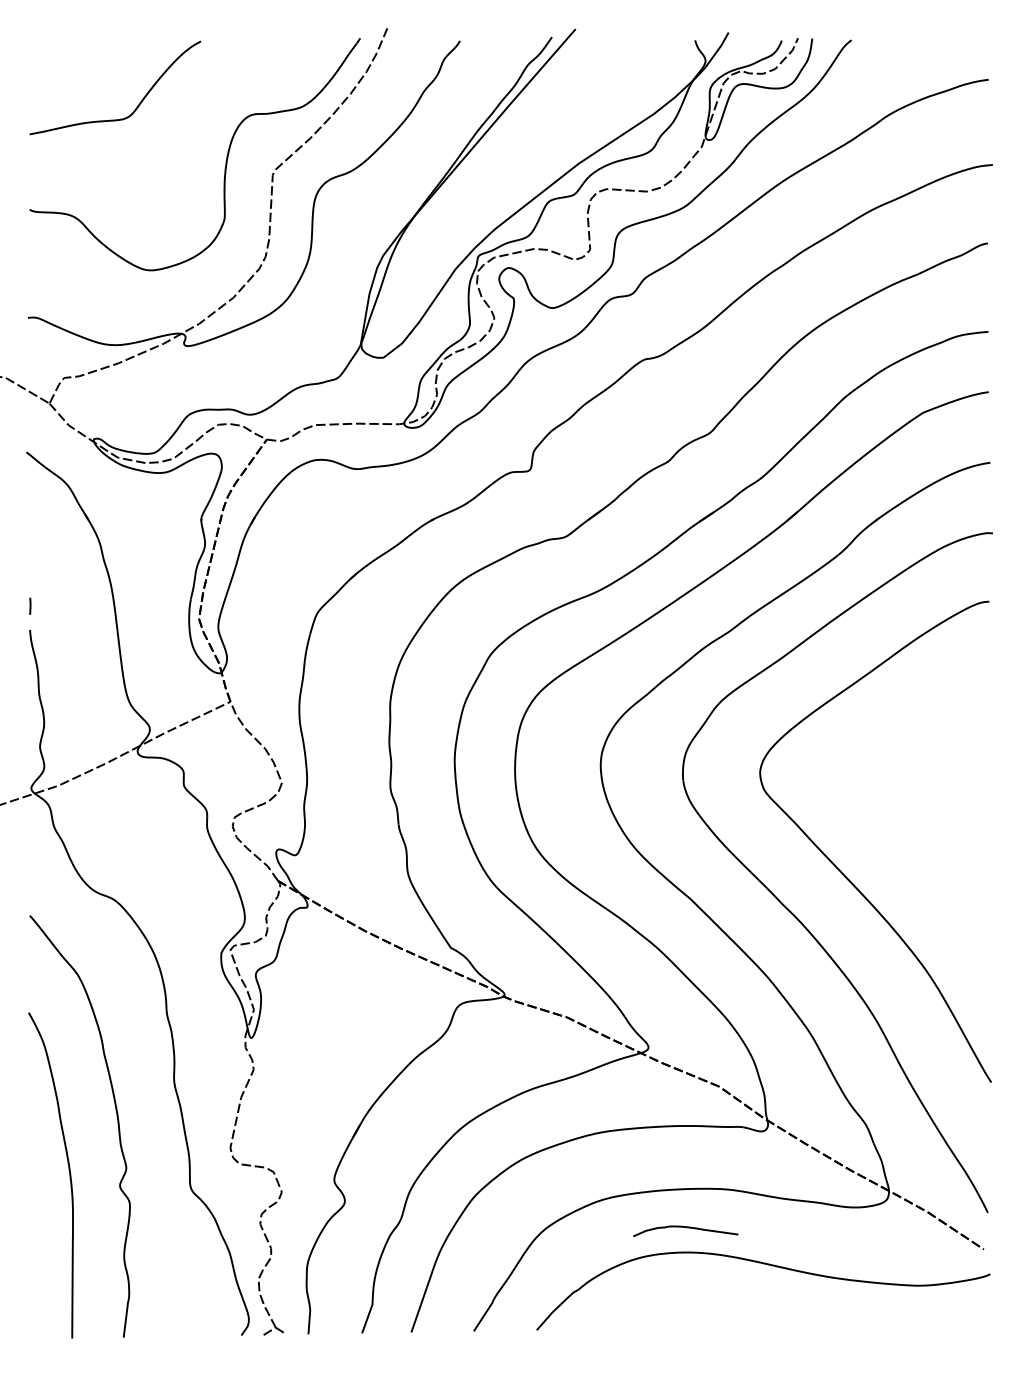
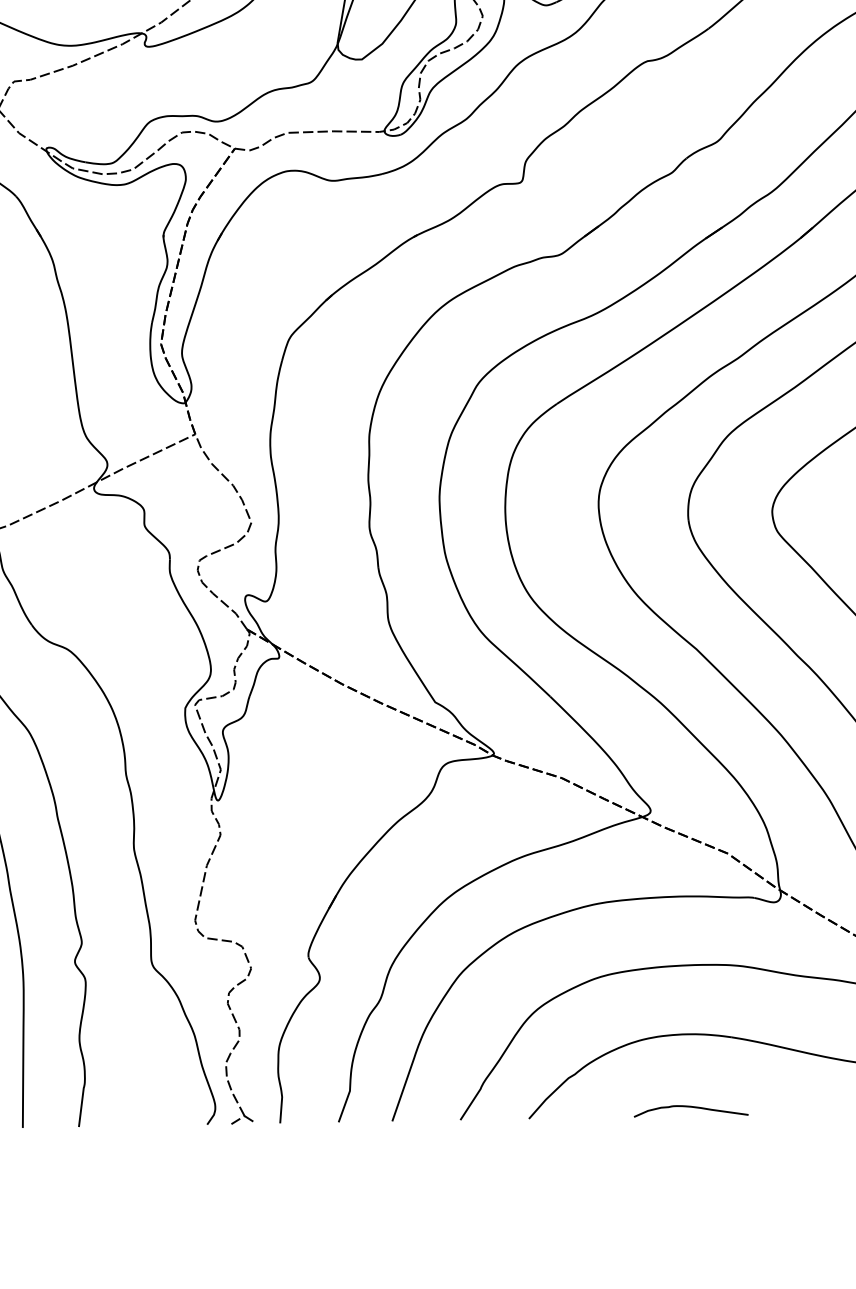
part: (685, 1231) -> (690, 1111), moved

